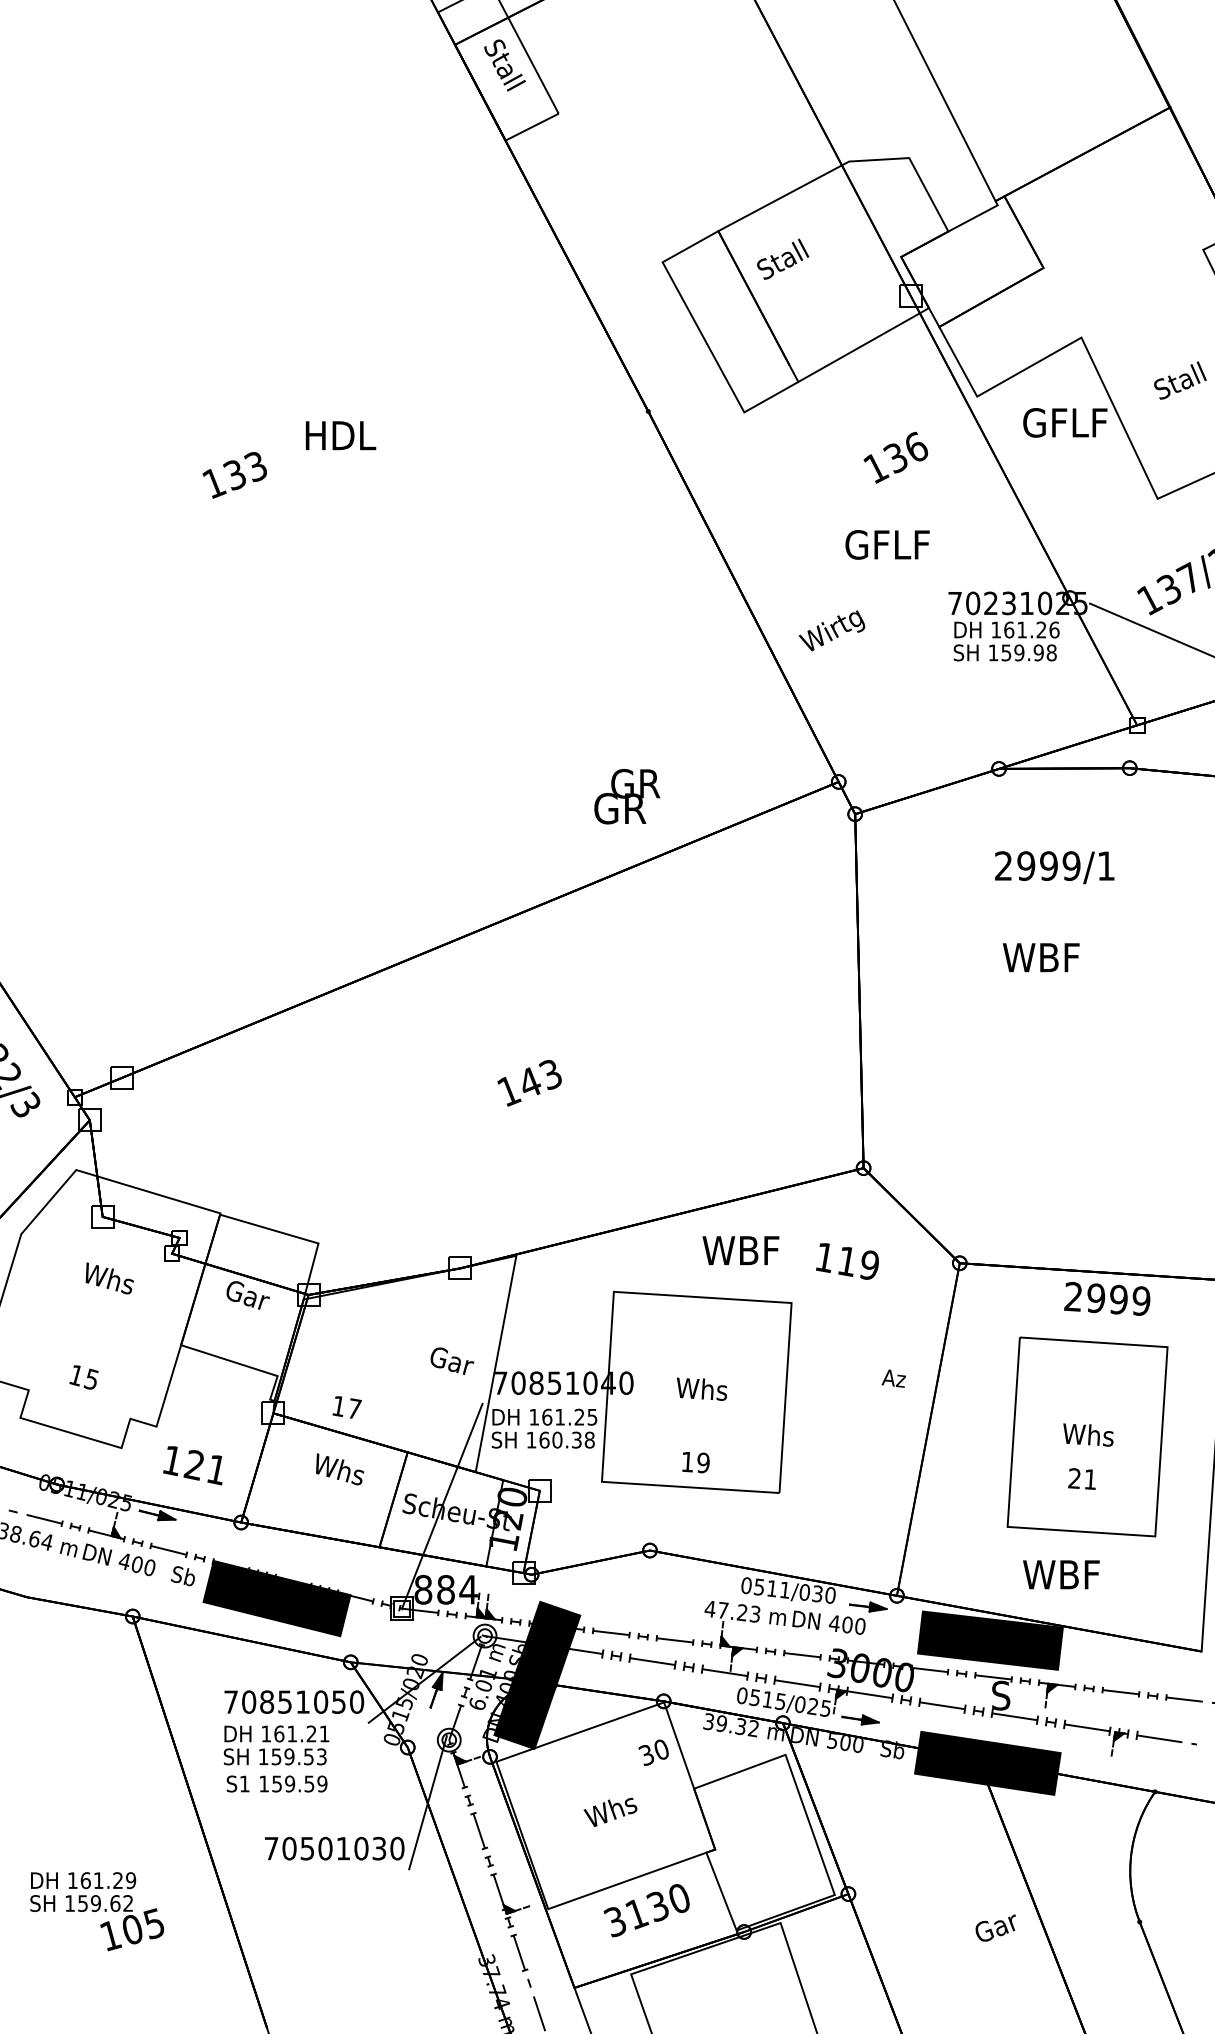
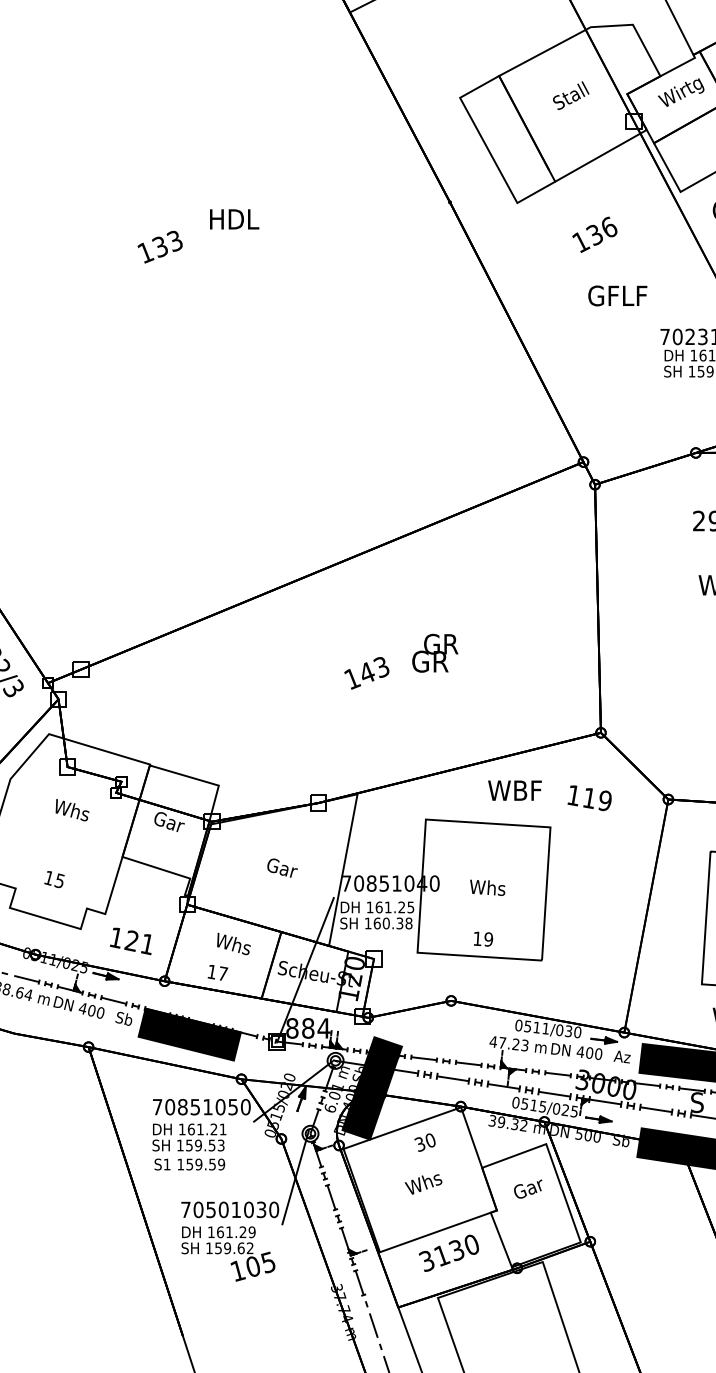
text: (783, 258) -> (571, 95), moved
text: (895, 457) -> (594, 234), moved
text: (831, 630) -> (680, 92), moved
text: (627, 796) -> (435, 653), moved
text: (452, 1360) -> (282, 867), moved
text: (893, 1378) -> (621, 1056), moved
text: (346, 1407) -> (217, 972), moved
text: (653, 1752) -> (424, 1142), moved
text: (97, 1911) -> (228, 1253), moved
text: (995, 1927) -> (527, 1188), moved

